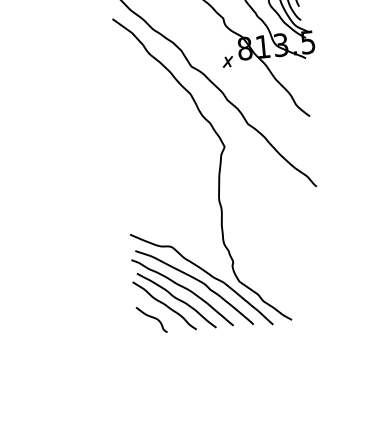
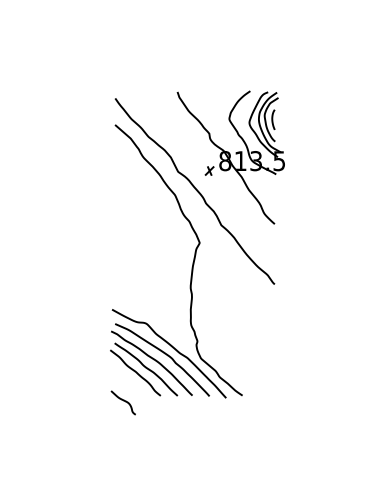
curve: (151, 318) -> (123, 401), moved

